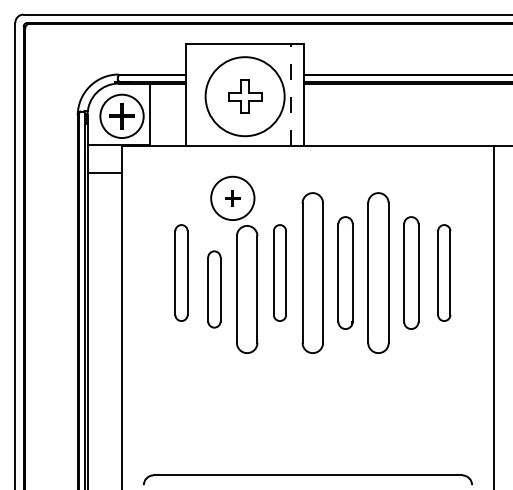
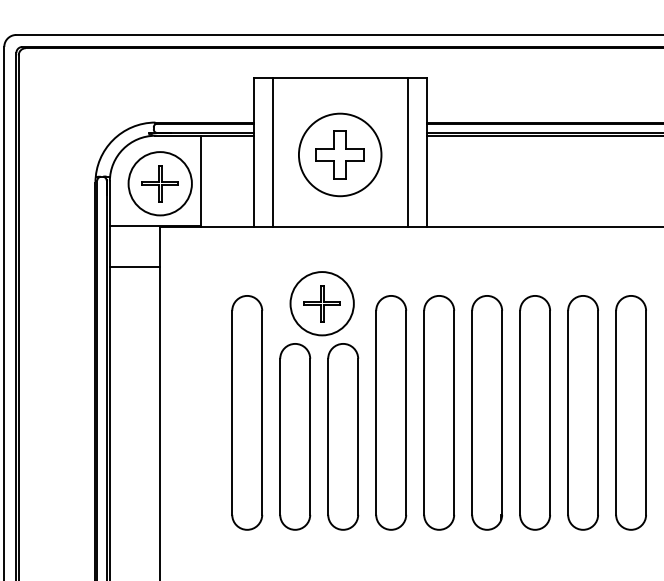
line: (199, 94) -> (273, 151), added
line: (291, 95) -> (407, 153), dashed -> solid
circle: (244, 96) -> (339, 154), size x0.71
part: (232, 198) -> (321, 303), size x1.67
part: (181, 272) -> (247, 411), size x1.67
part: (279, 272) -> (390, 411), size x1.67
part: (345, 272) -> (486, 411), size x1.43
part: (411, 272) -> (583, 411), size x1.43
part: (444, 272) -> (631, 411), size x1.67
part: (214, 289) -> (295, 436), size x1.67

